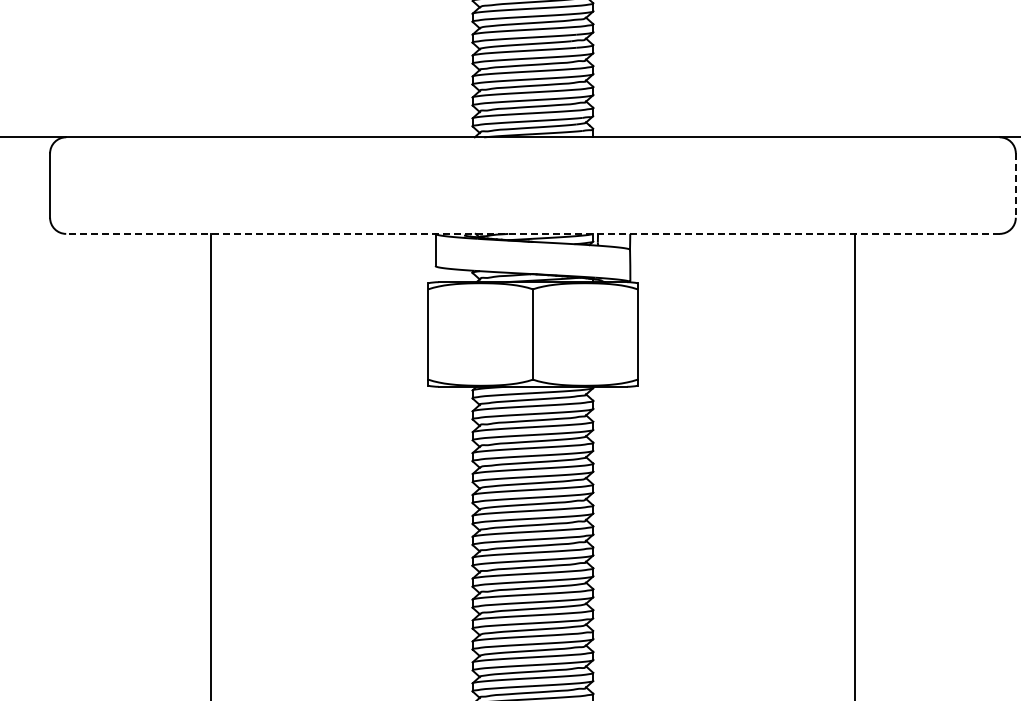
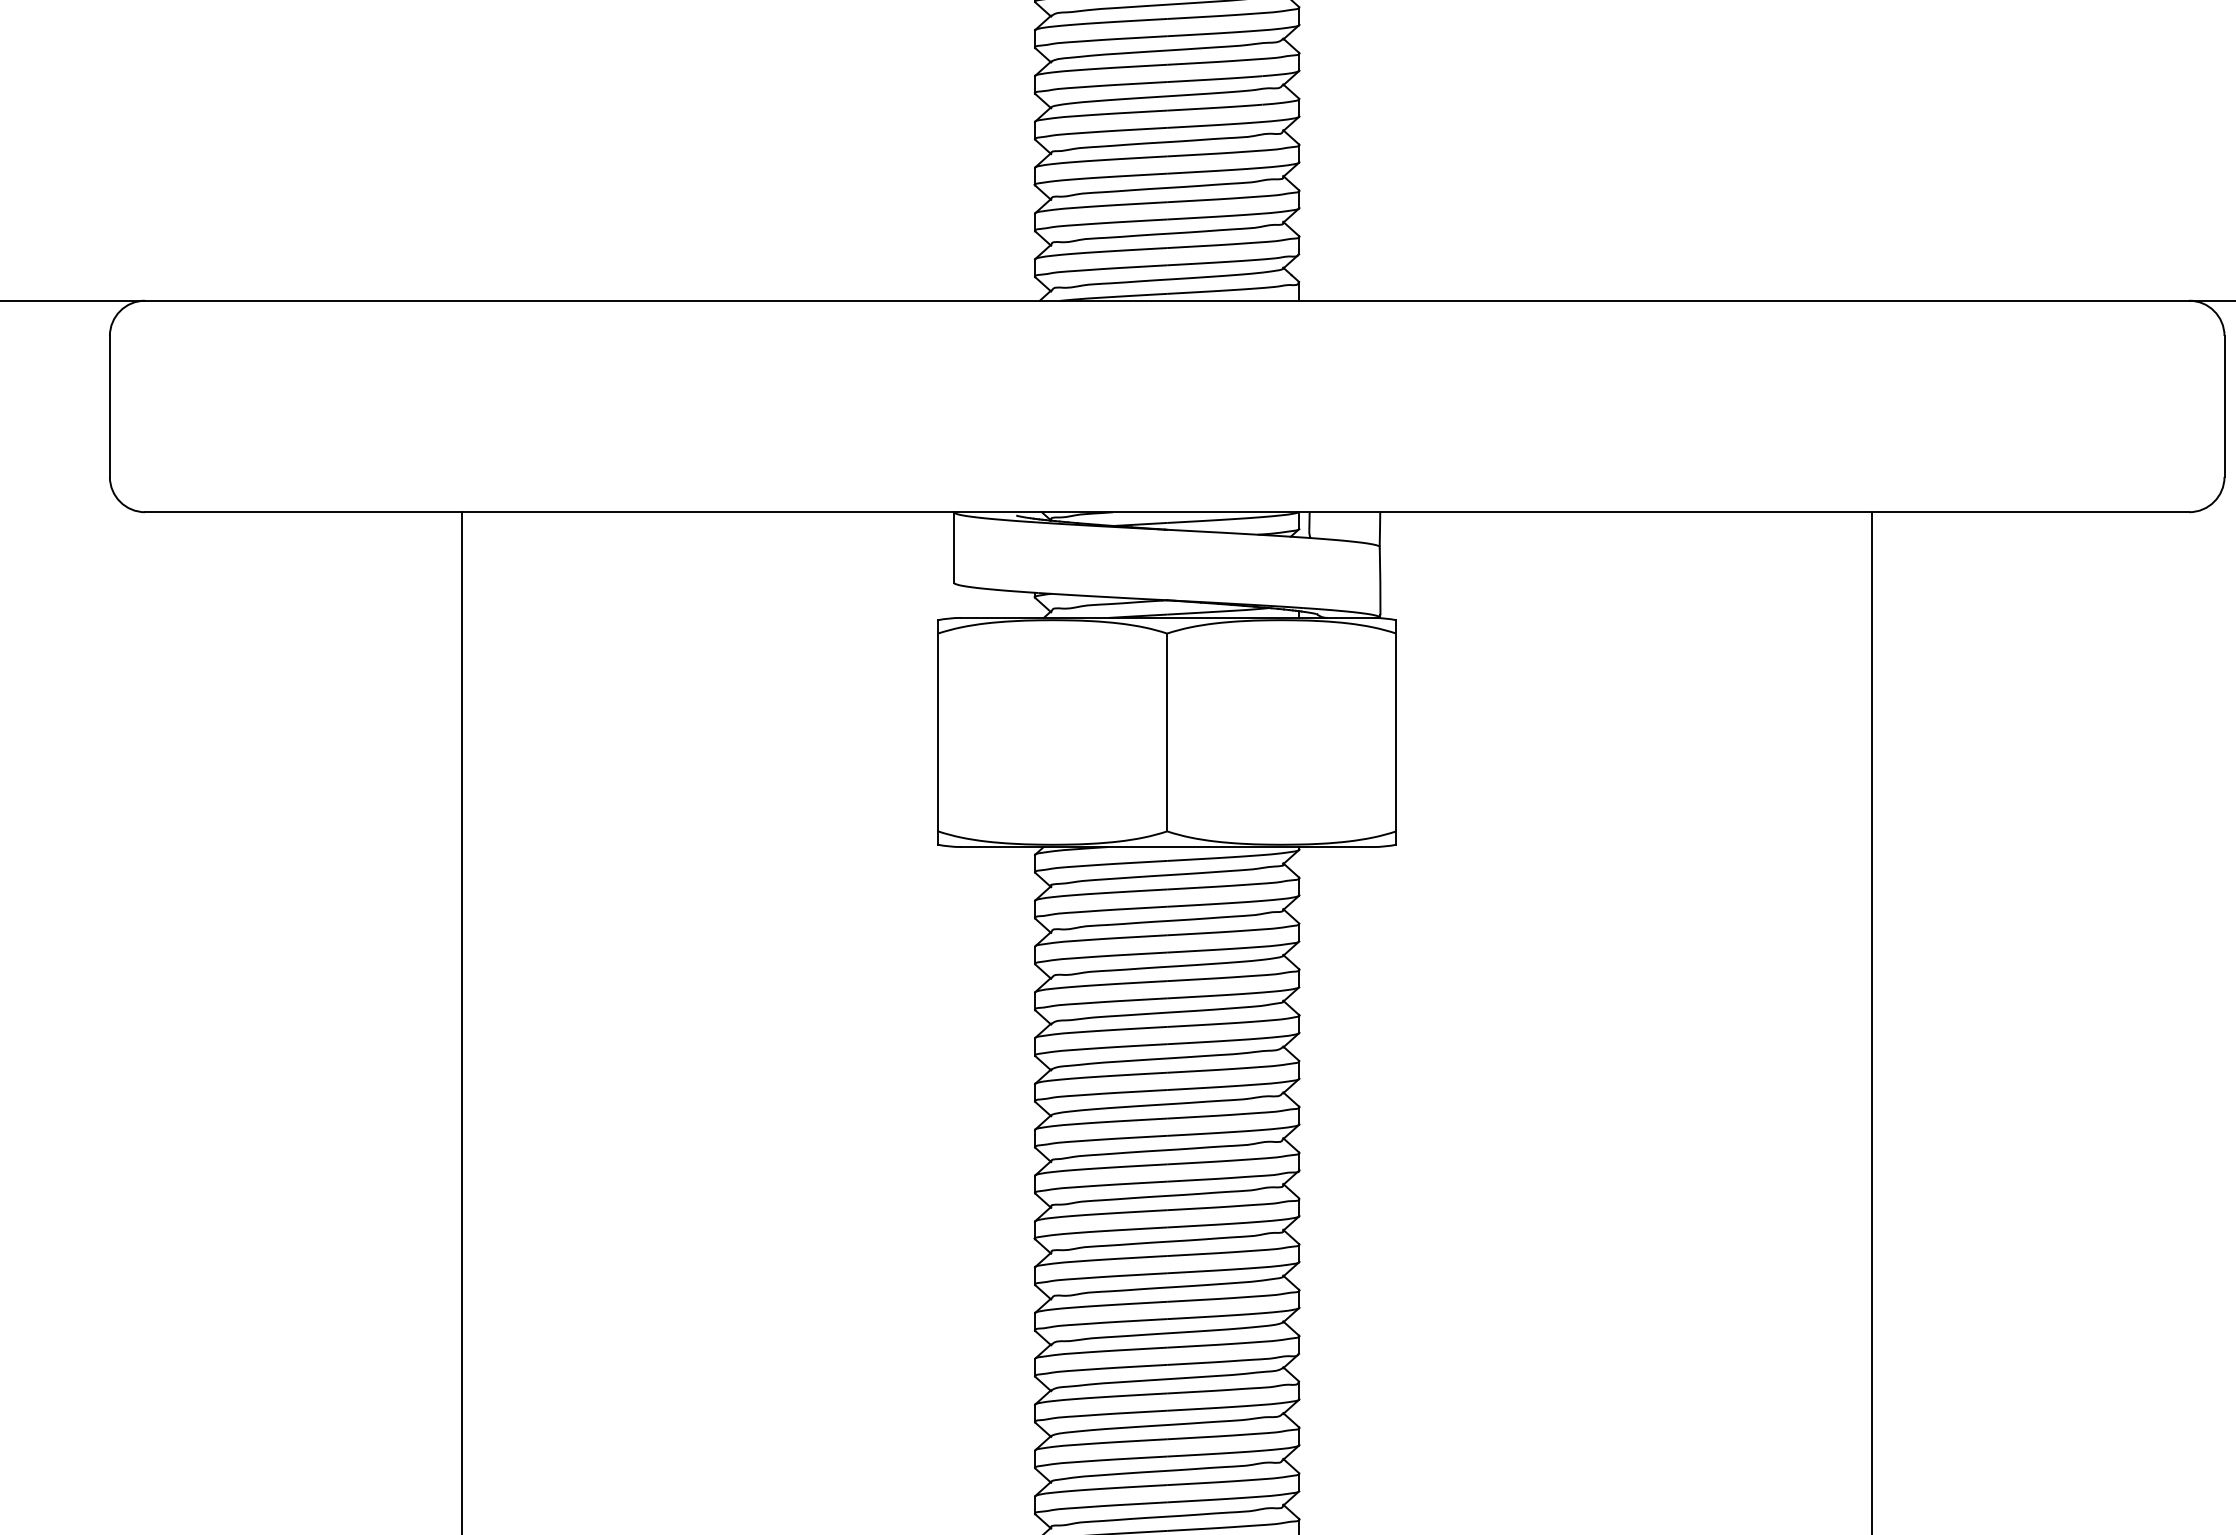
line: (1015, 186) -> (2223, 408), dashed -> solid
line: (532, 233) -> (1166, 511), dashed -> solid

